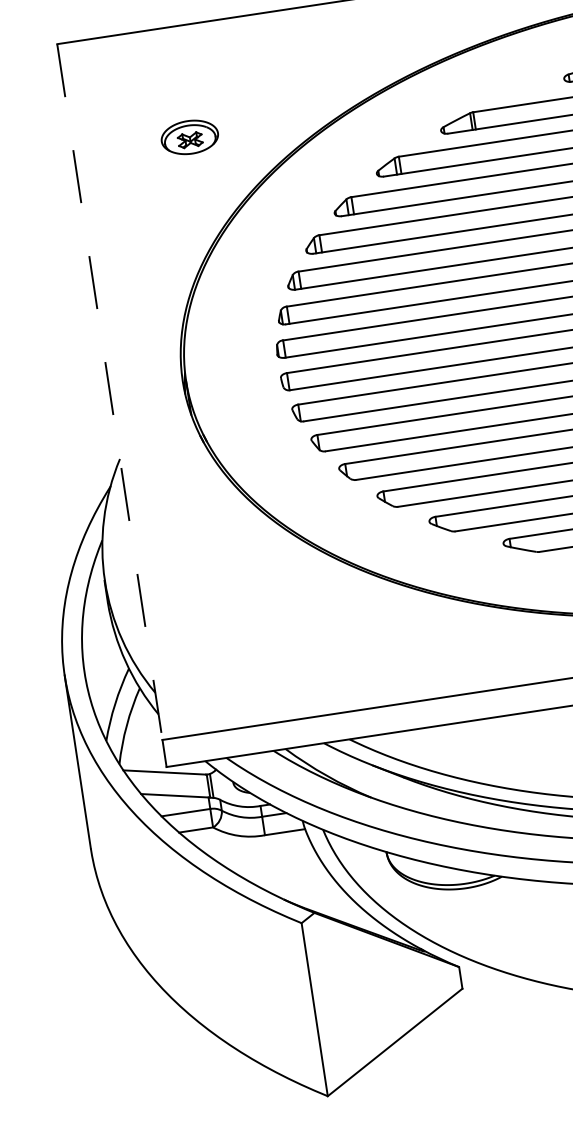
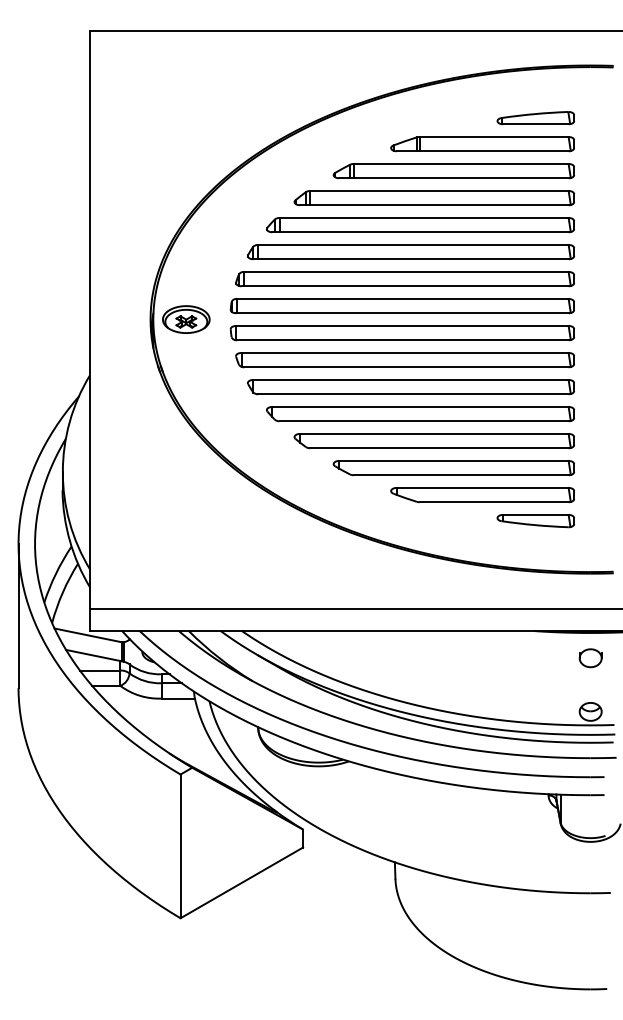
part: (190, 137) -> (186, 319), moved
line: (110, 393) -> (90, 320), dashed -> solid

